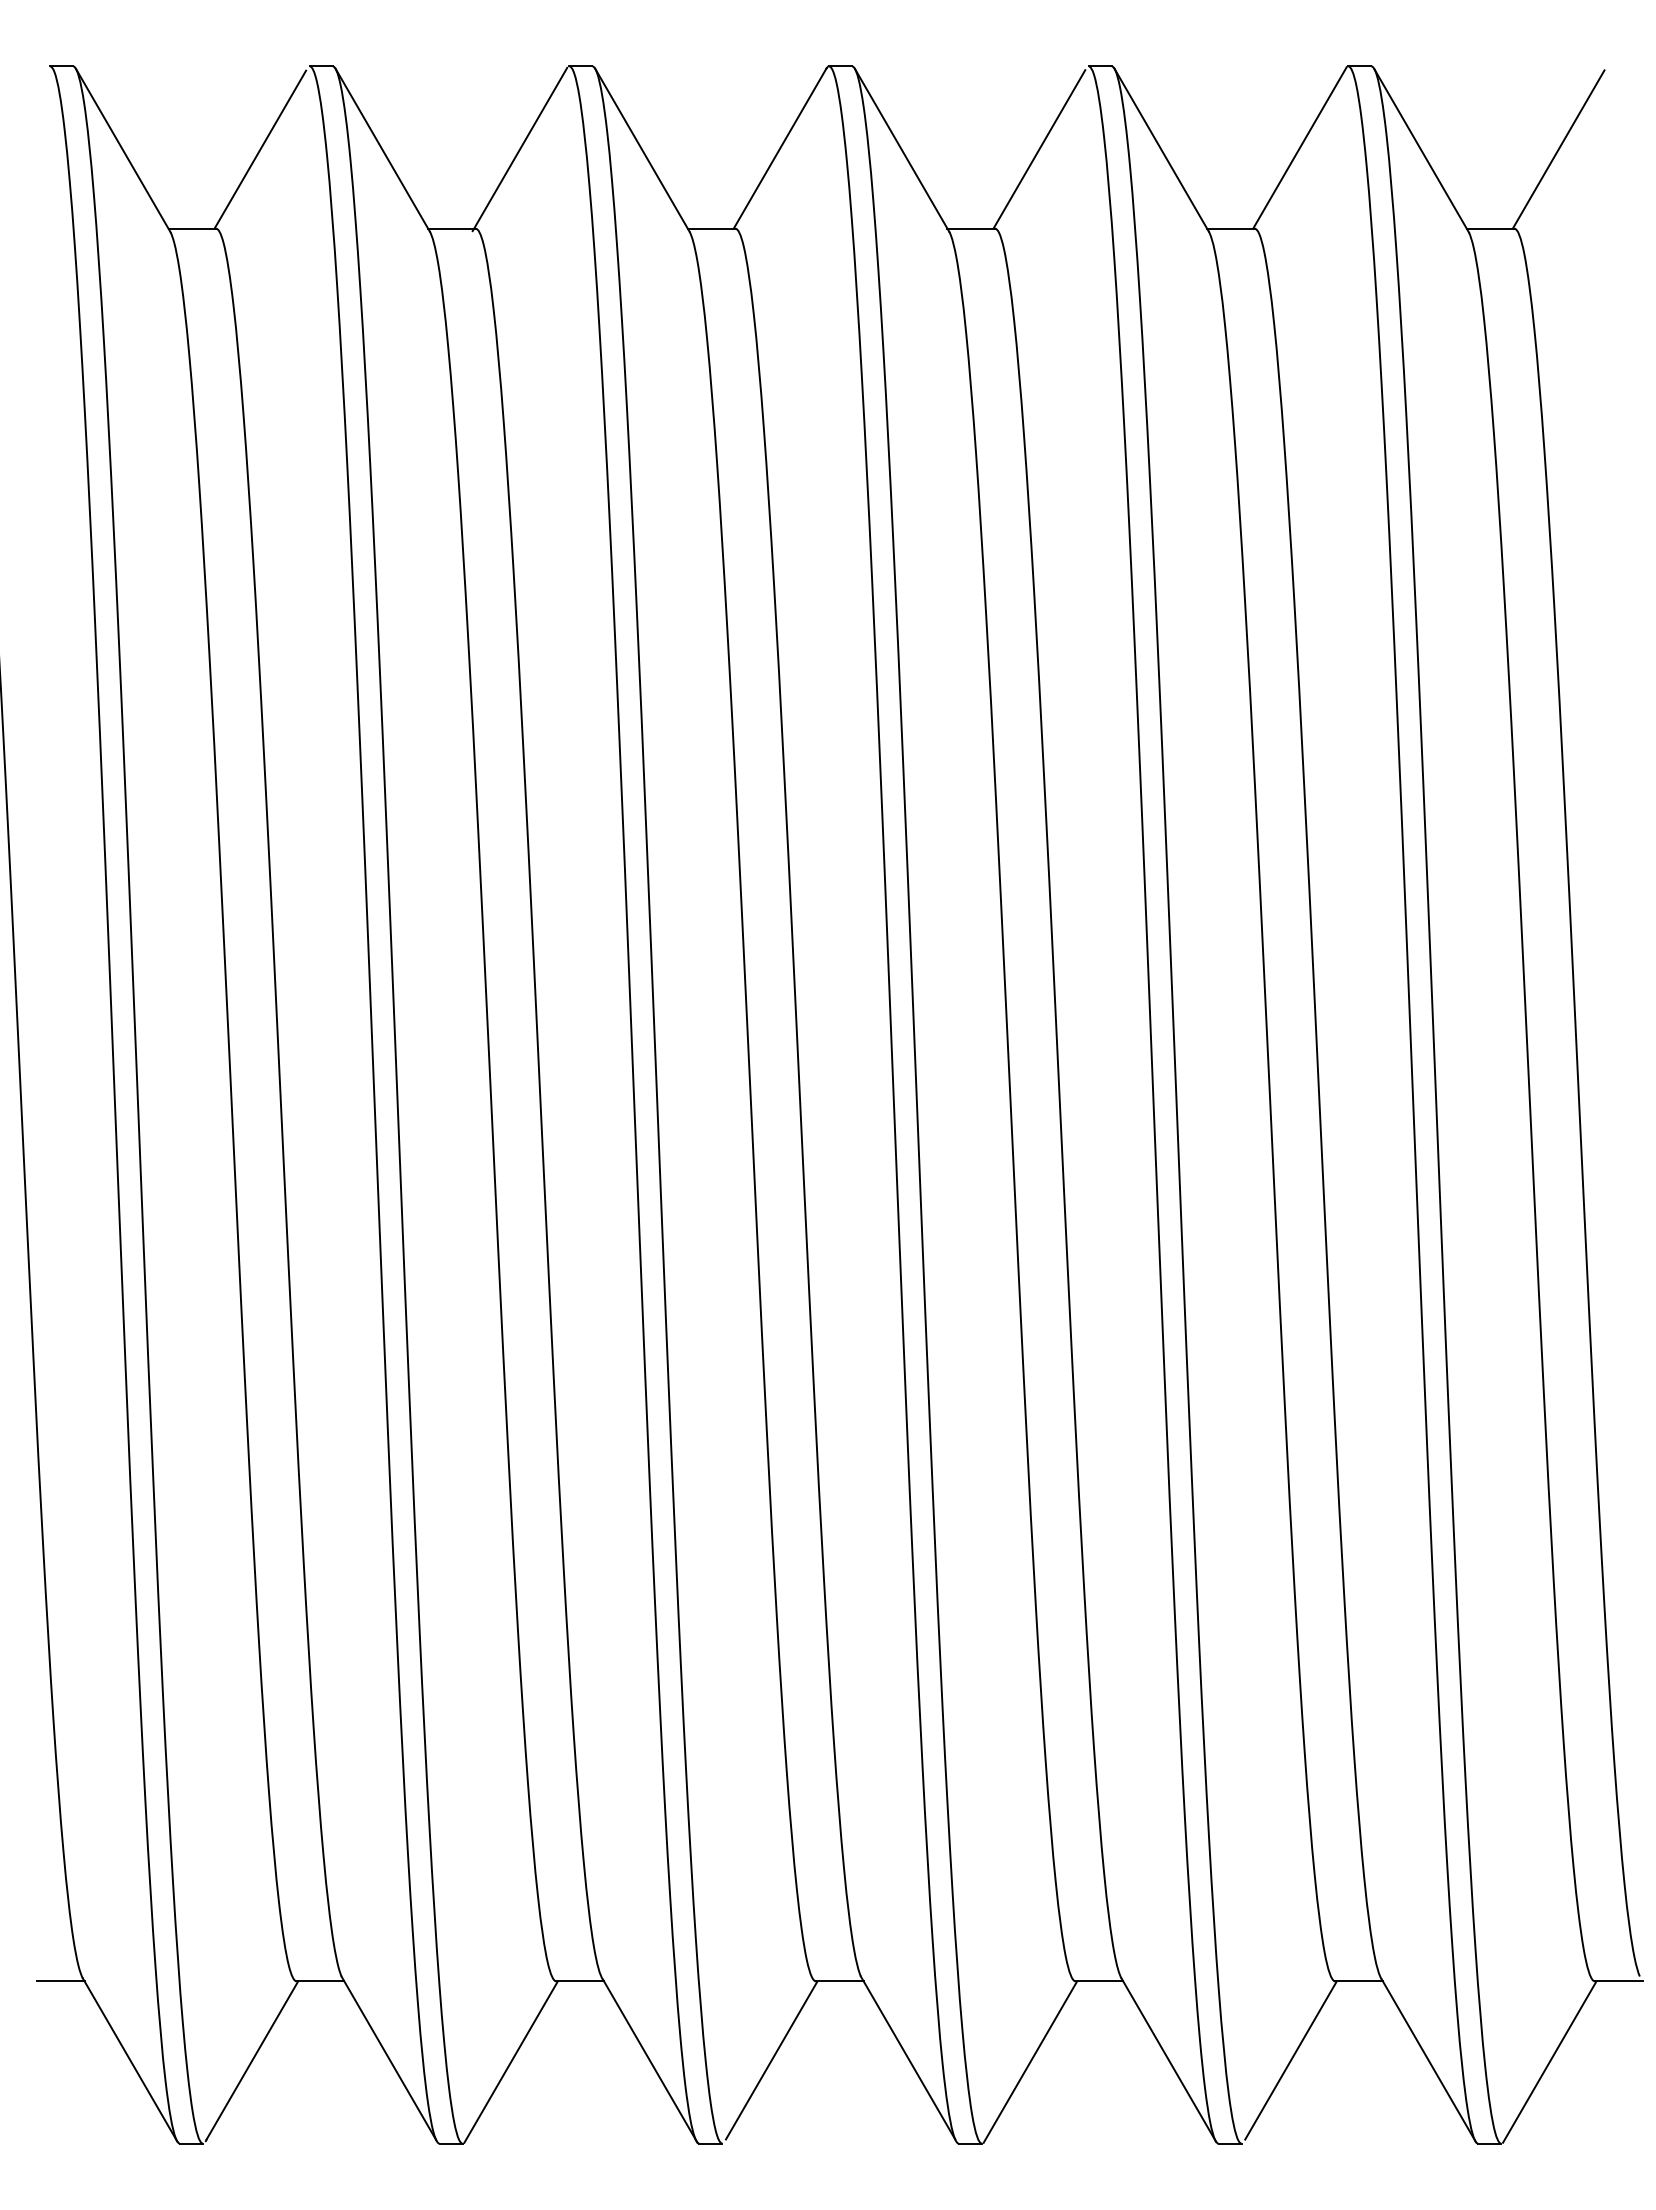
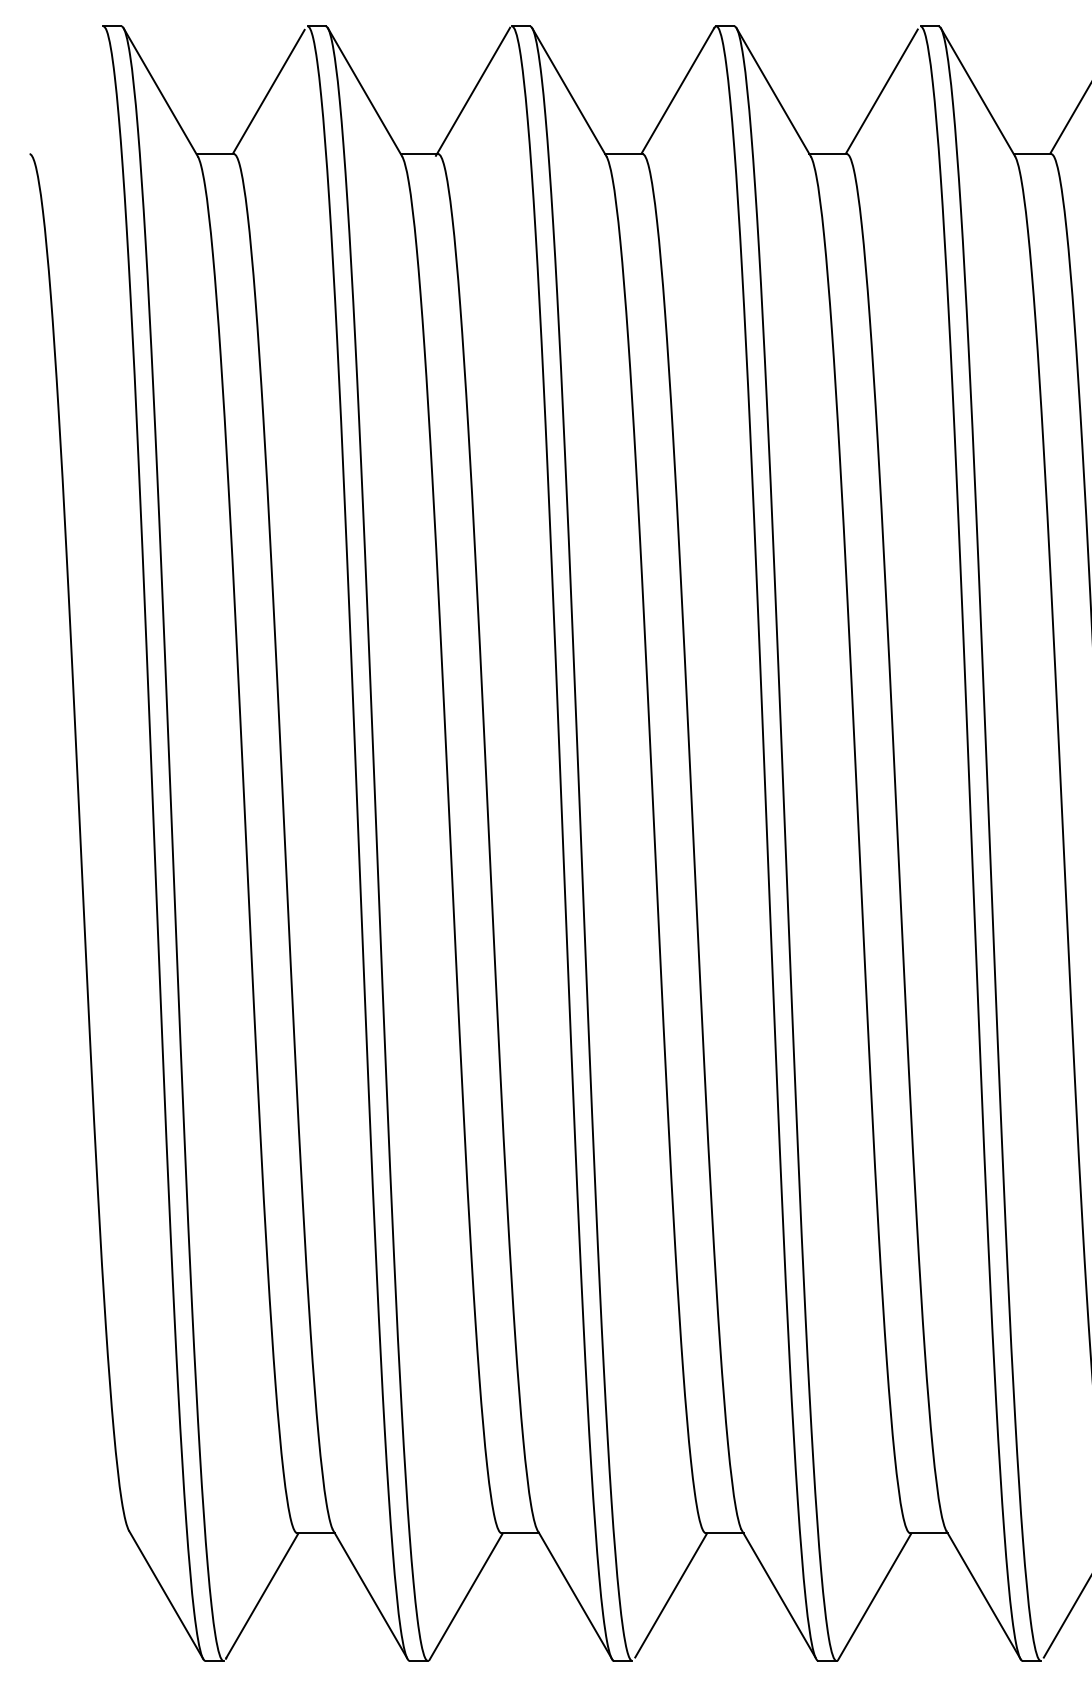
line: (60, 1981) -> (111, 1533), removed

